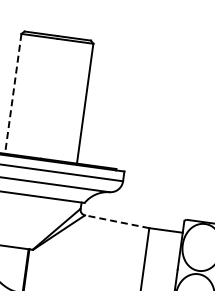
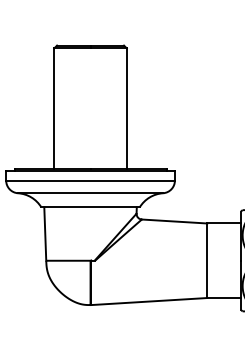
line: (13, 94) -> (54, 109), dashed -> solid
line: (117, 221) -> (174, 221), dashed -> solid

